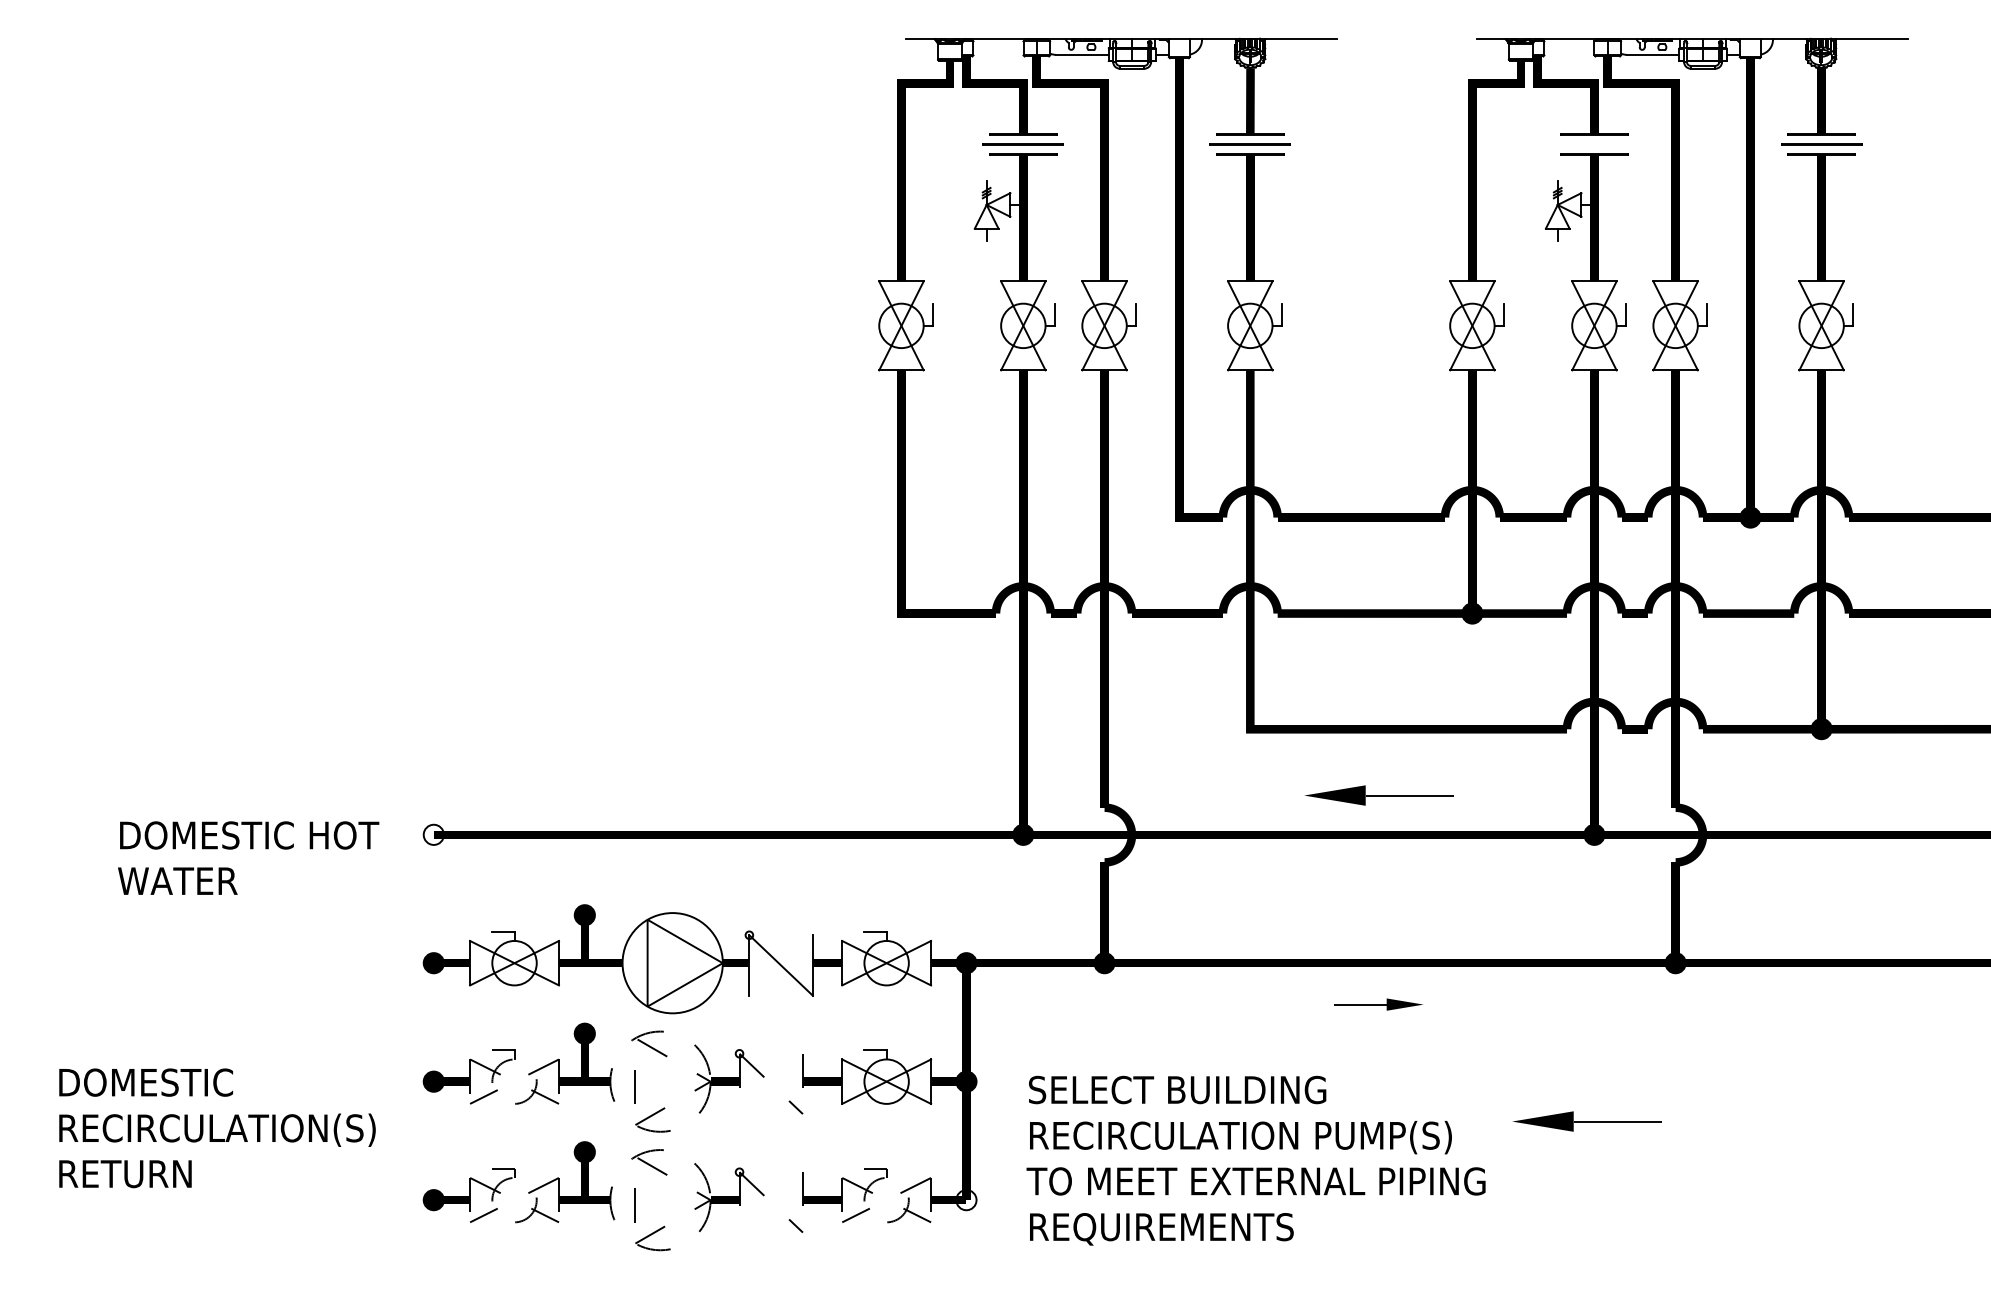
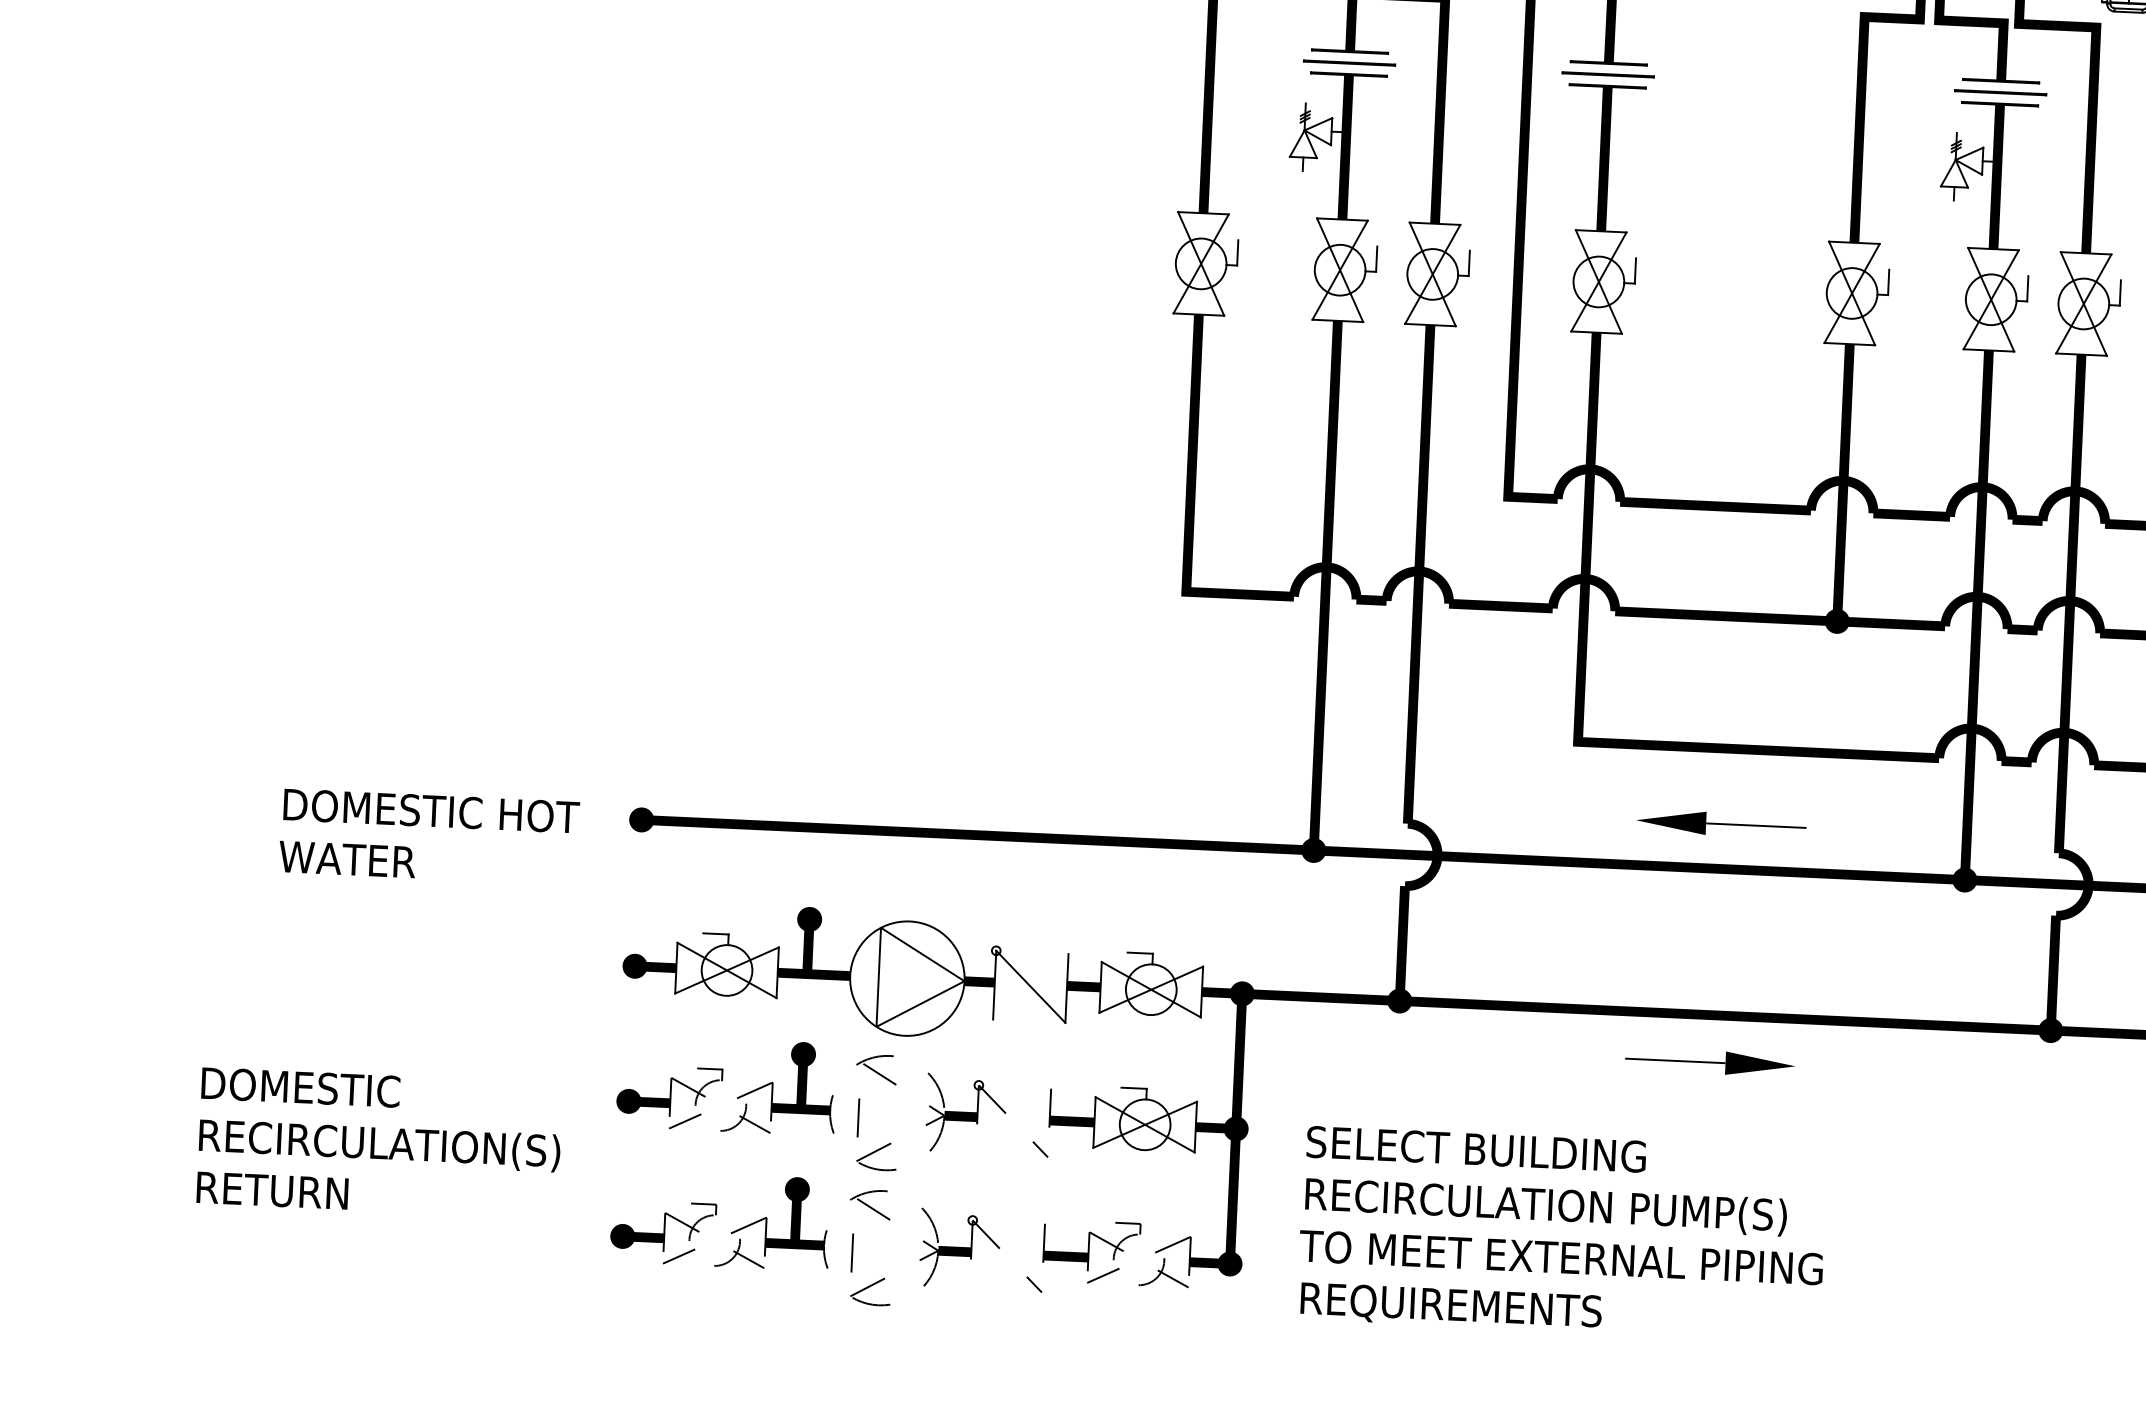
line: (1593, 144) -> (1999, 92), added
fill: (433, 834) -> (641, 819), added
part: (1378, 1004) -> (1709, 1062), size x1.67
part: (1586, 1121) -> (1941, 1206), removed
fill: (966, 1200) -> (1230, 1264), added

